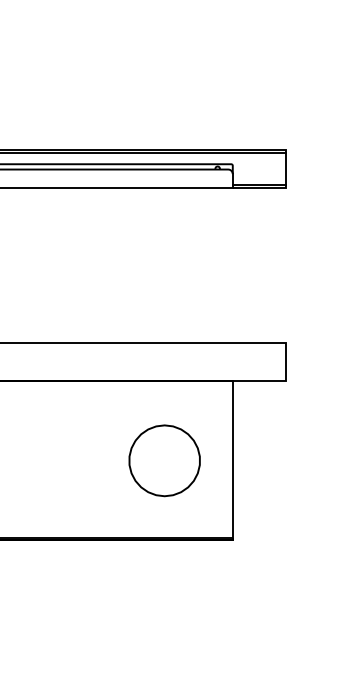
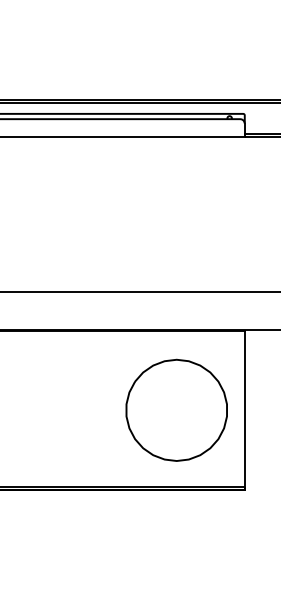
part: (164, 460) -> (176, 410), size x1.43

